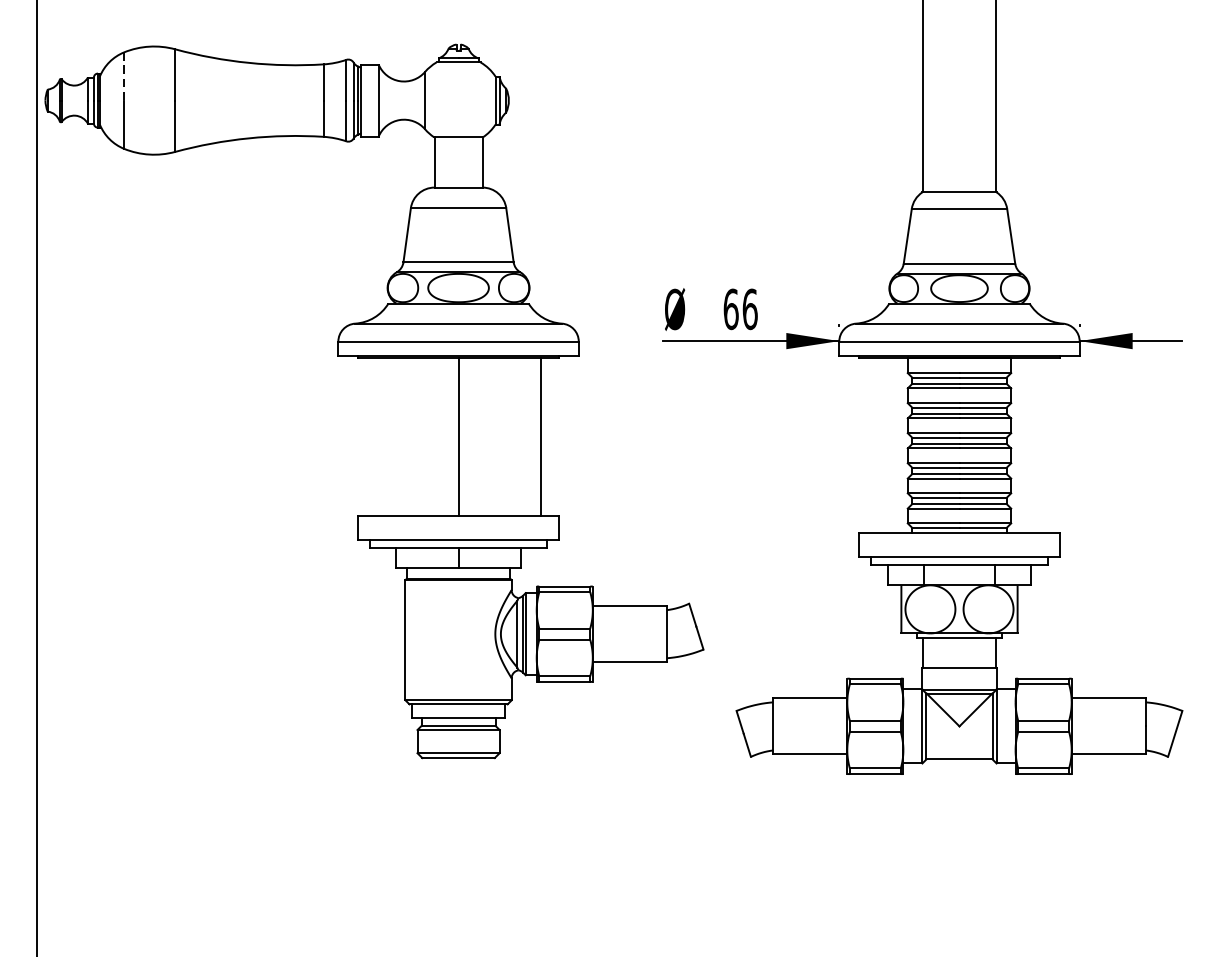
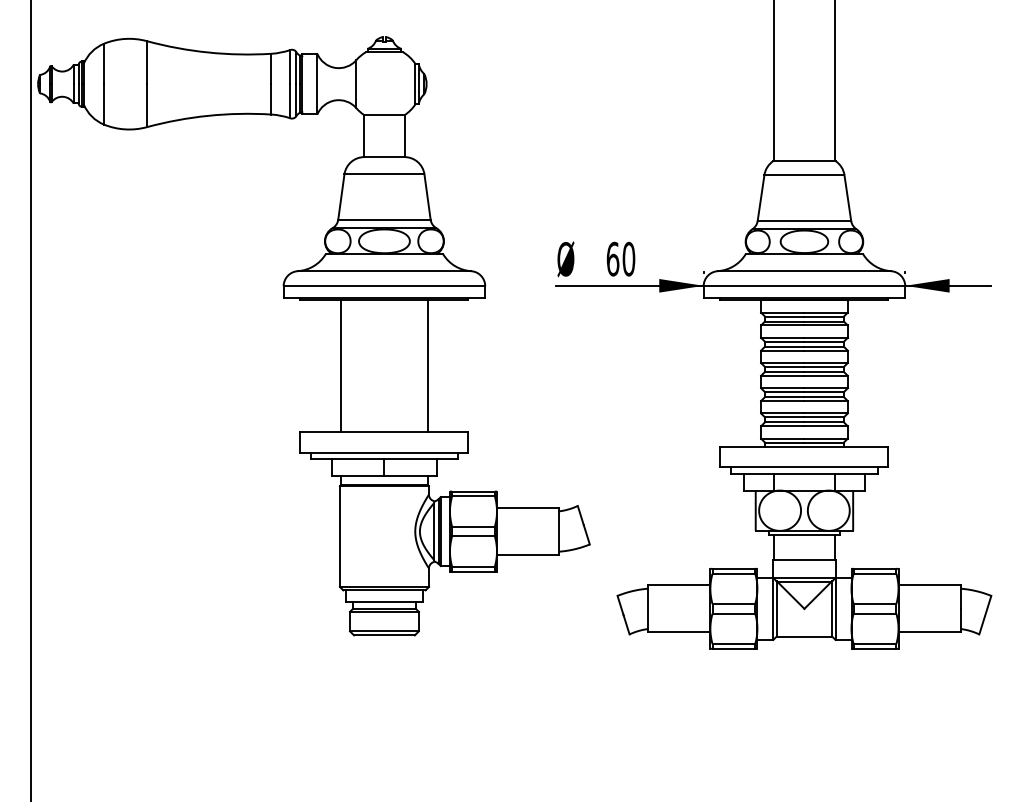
line: (124, 77) -> (104, 64), dashed -> solid
text: (749, 308) -> (628, 258), 66 -> 60
line: (459, 436) -> (341, 365), moved
line: (540, 436) -> (427, 365), moved

